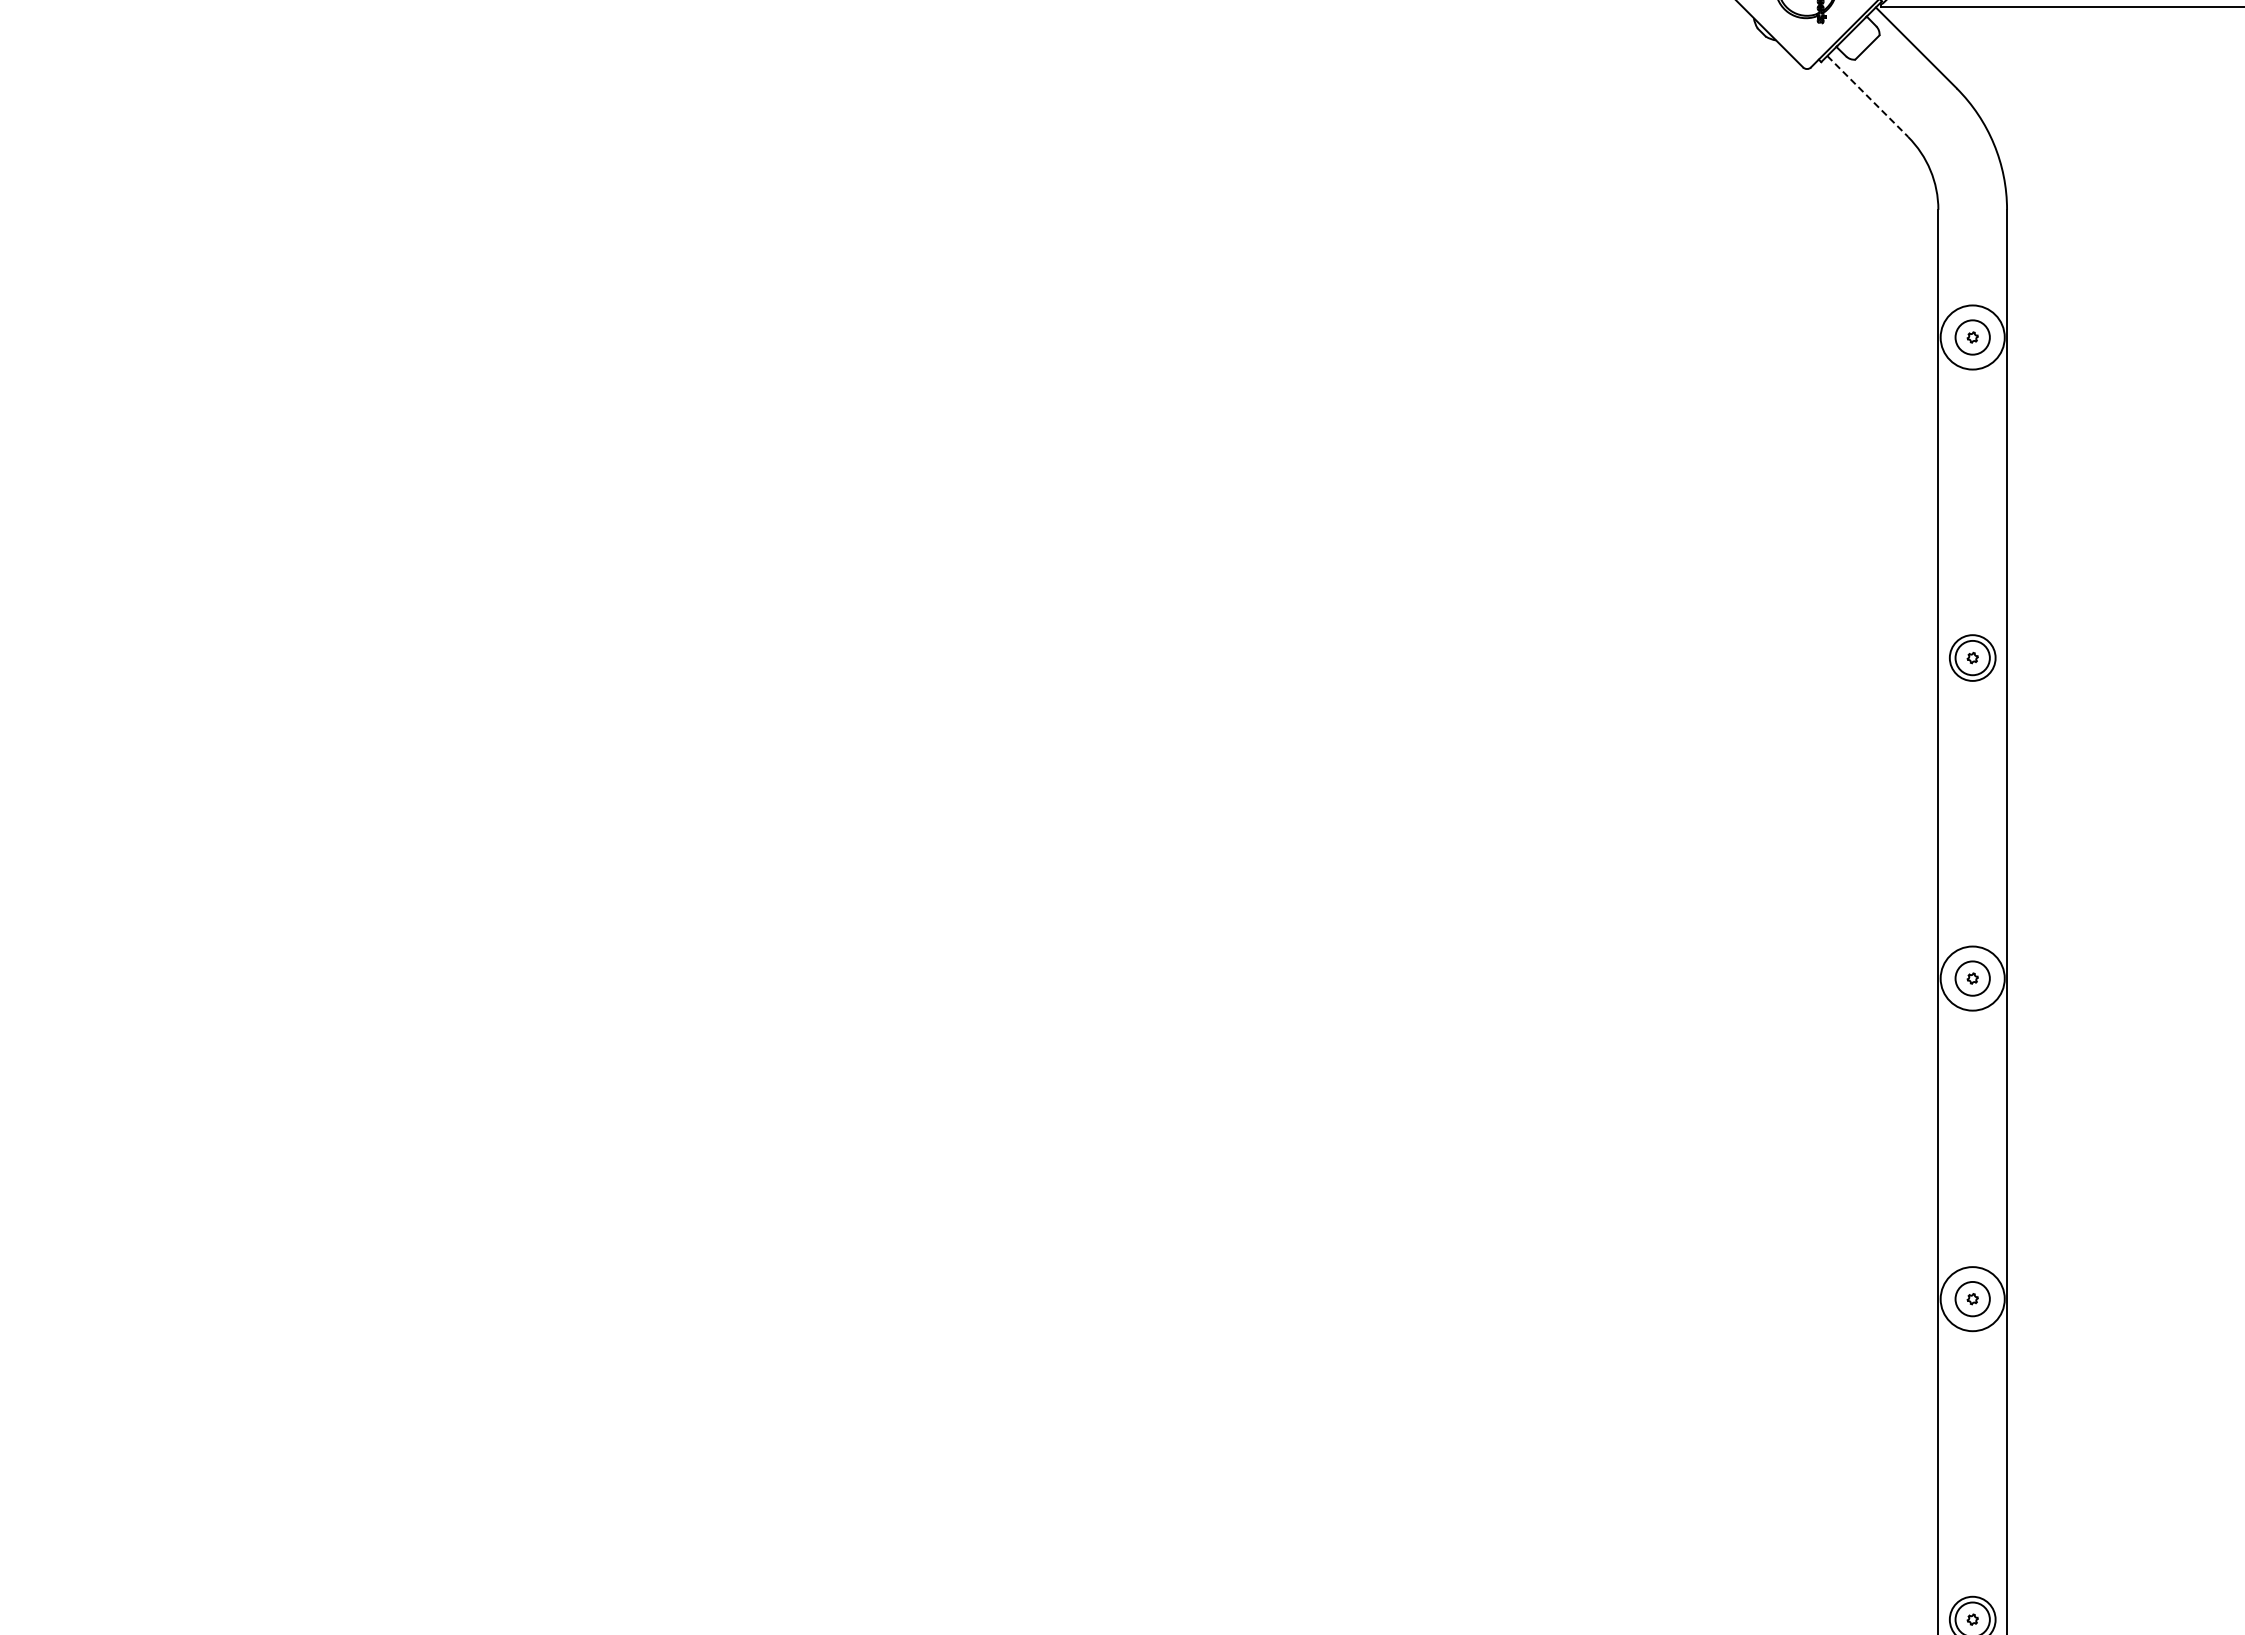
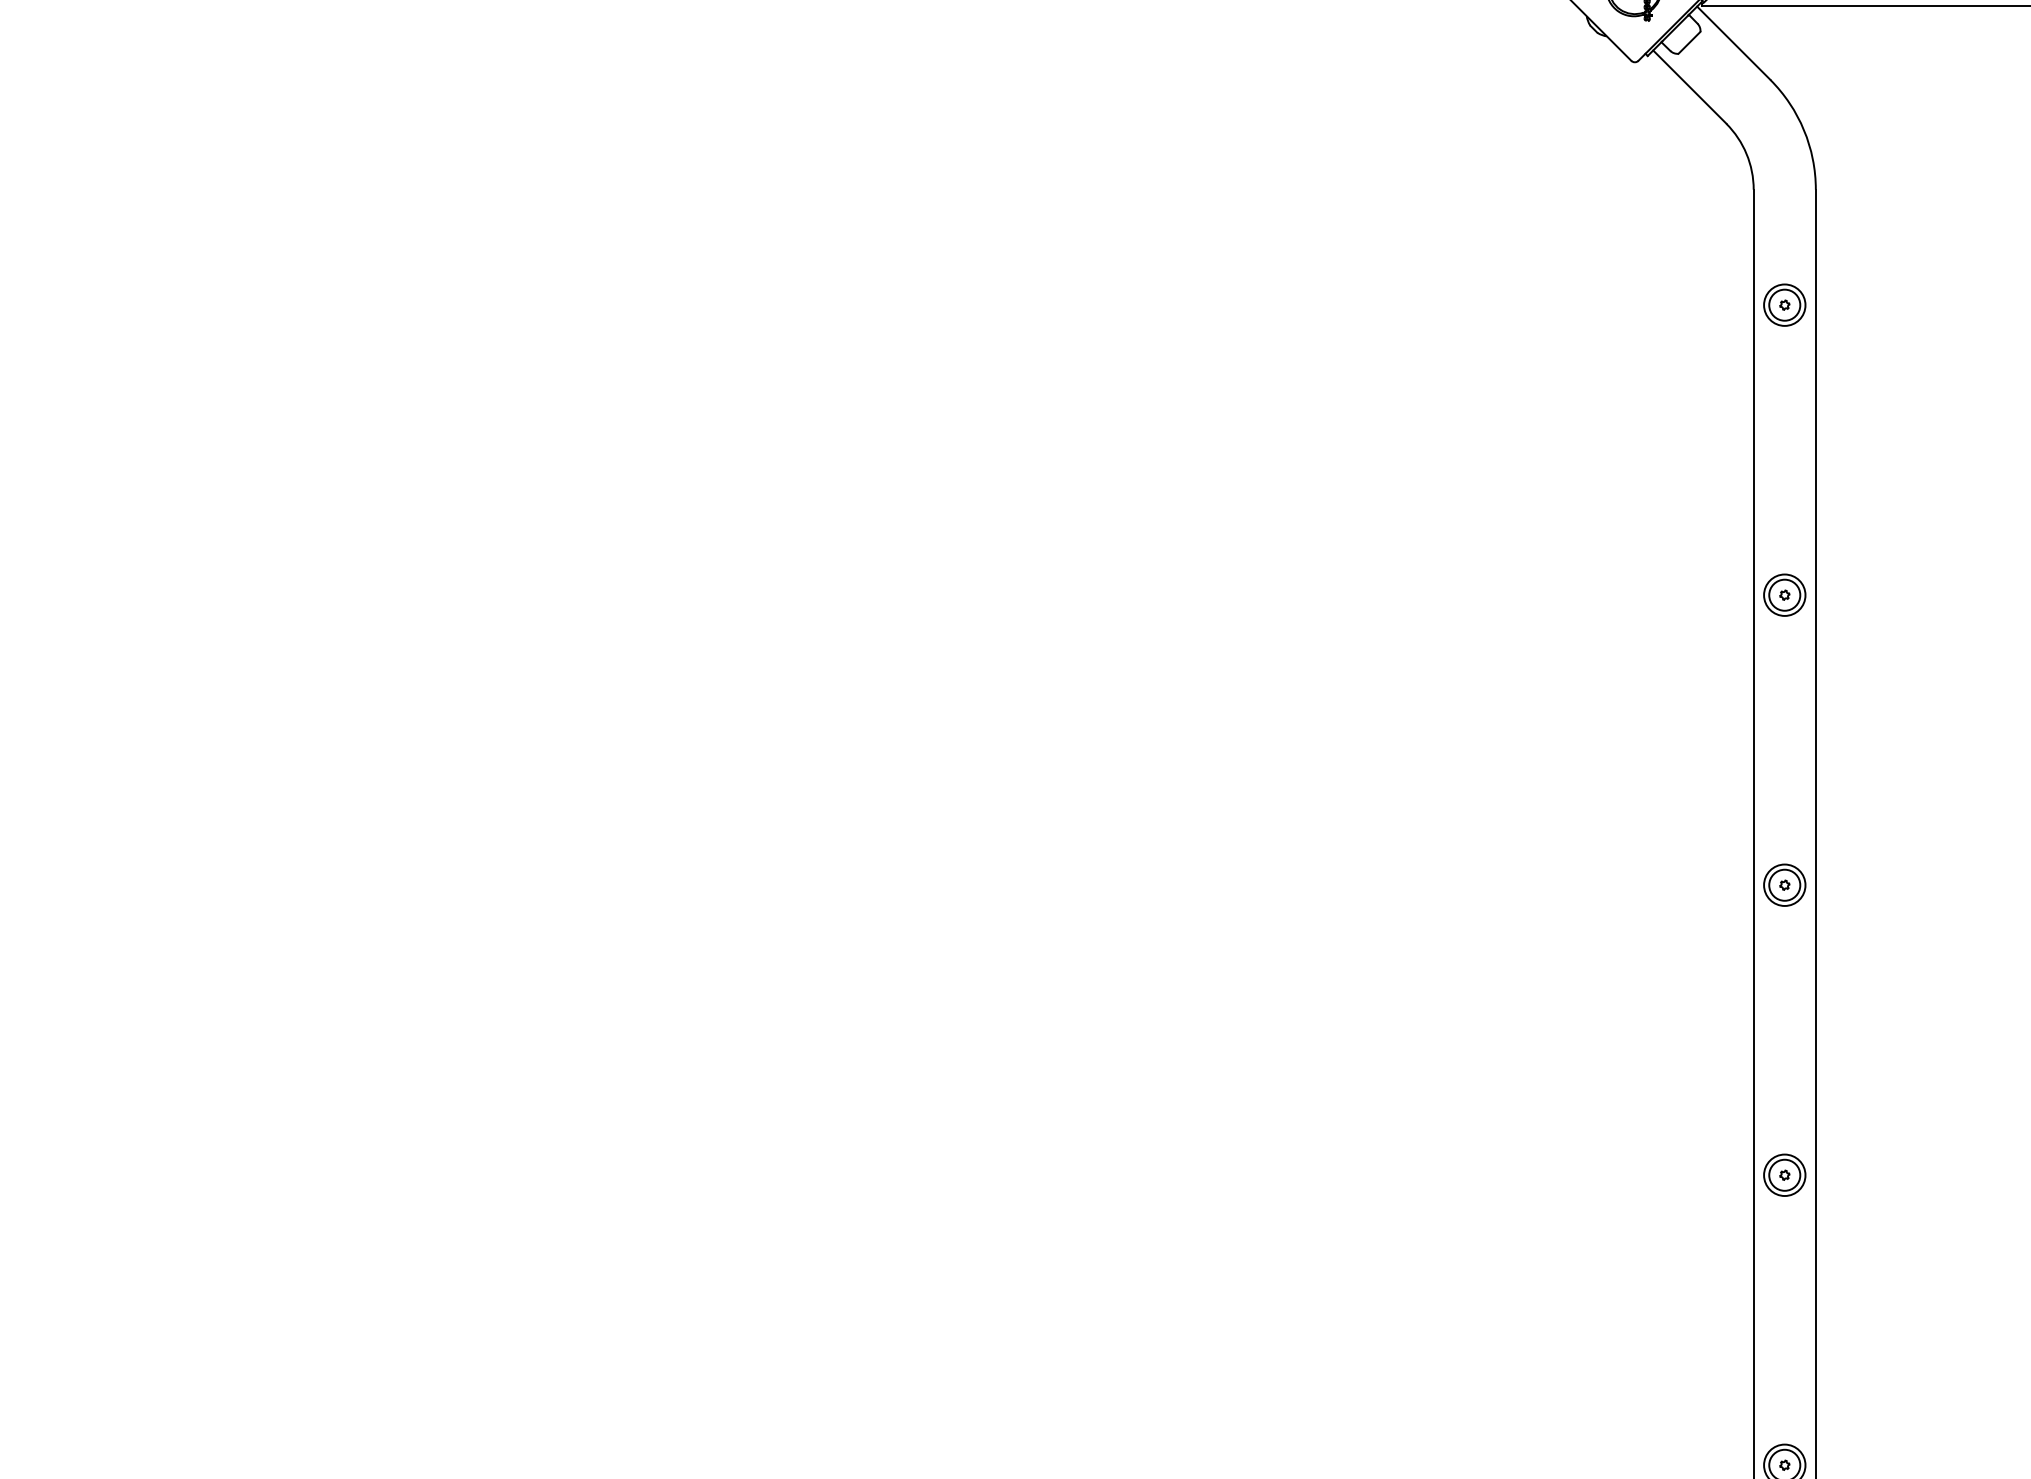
line: (1868, 96) -> (1690, 87), dashed -> solid
circle: (1972, 337) -> (1784, 305), size x0.71
circle: (1972, 978) -> (1784, 885), size x0.71
circle: (1972, 1299) -> (1784, 1175), size x0.71

